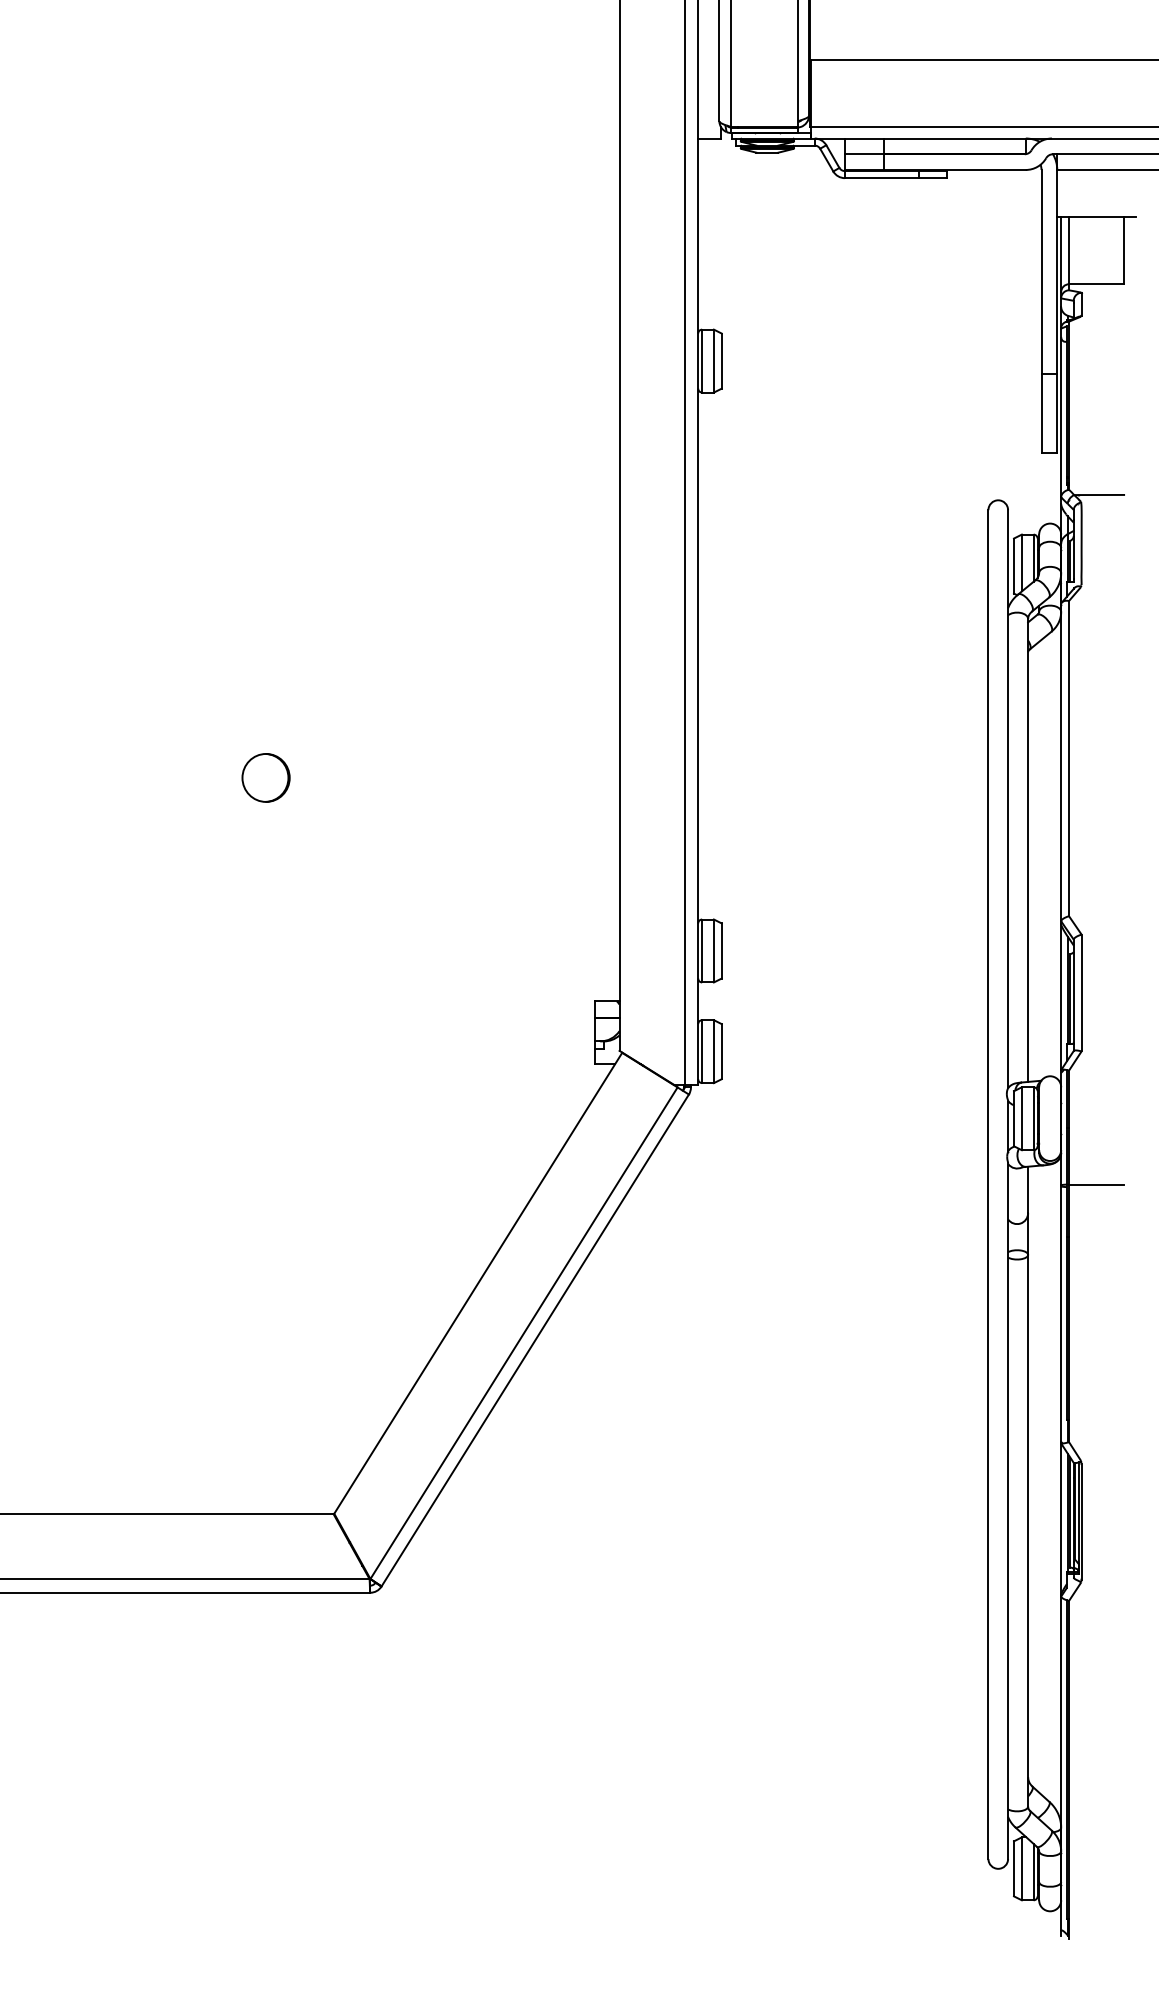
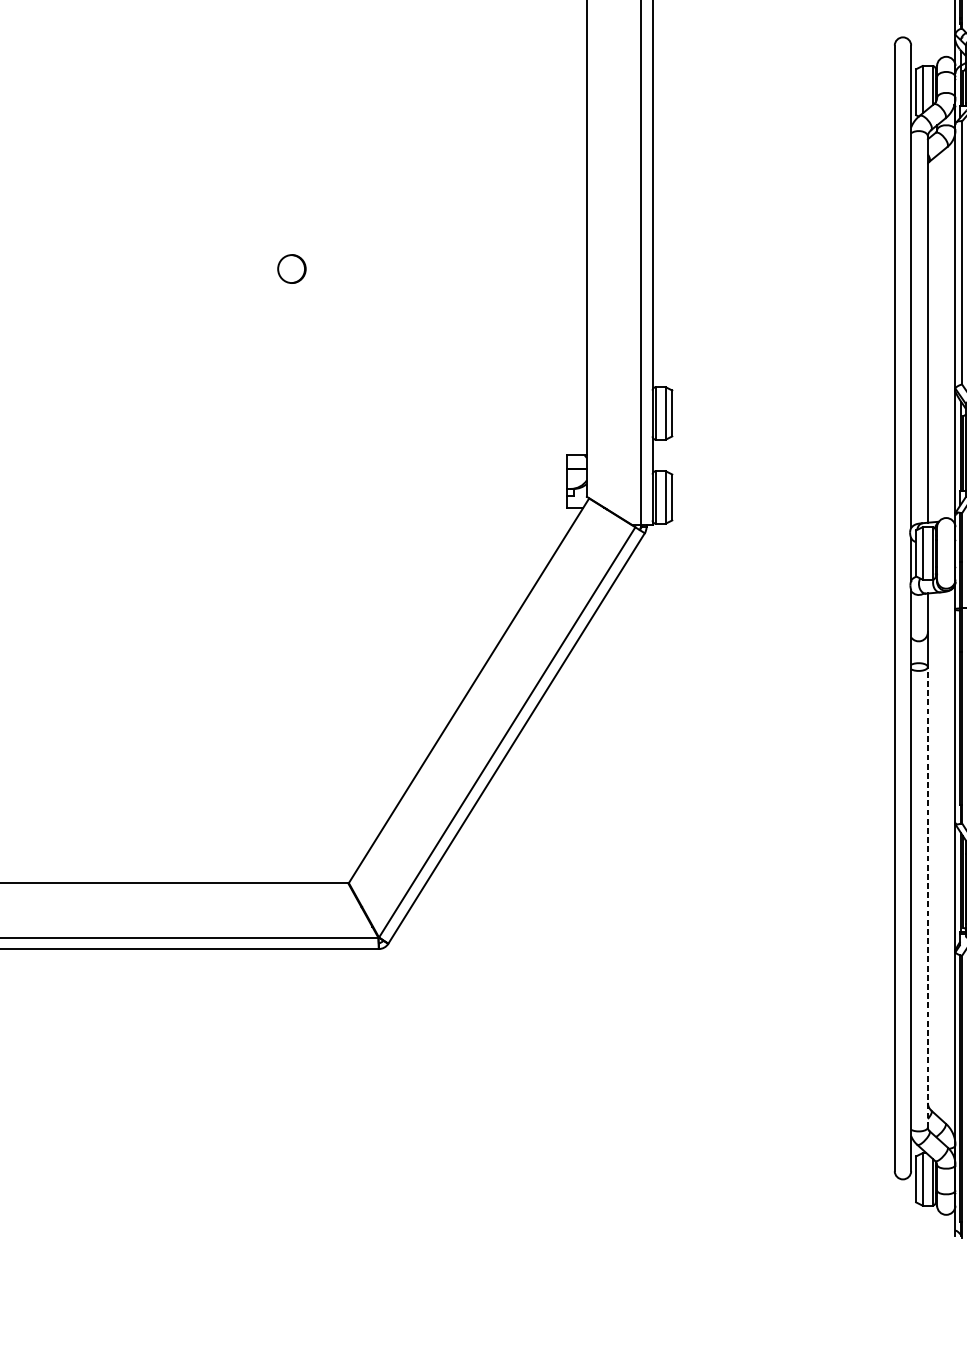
part: (265, 777) -> (291, 268), size x0.7
line: (1028, 1530) -> (928, 897), solid -> dashed

